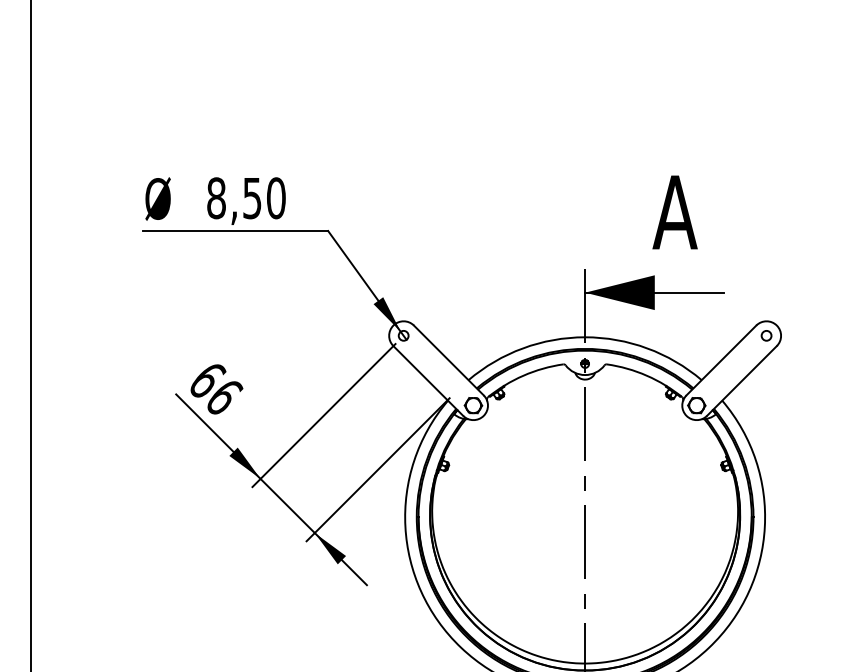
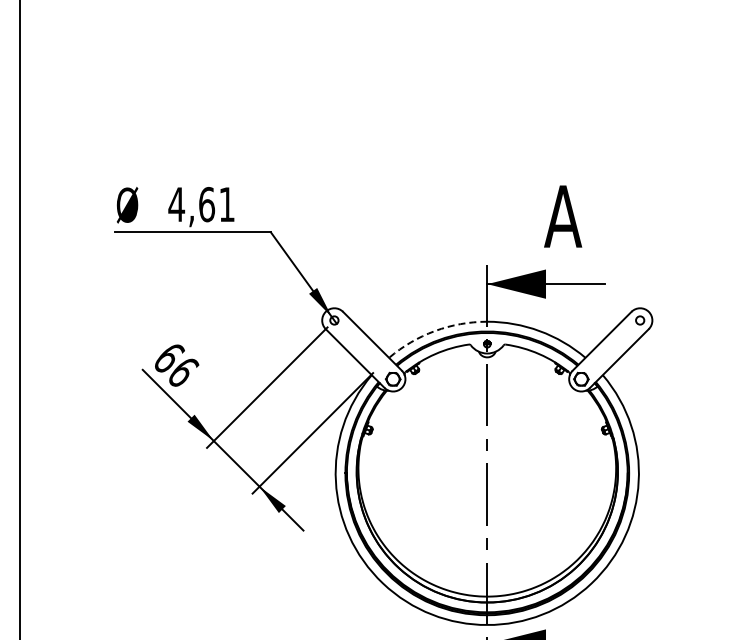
text: (245, 198) -> (201, 204), 8,50 -> 4,61
arc: (522, 348) -> (434, 331), solid -> dashed

